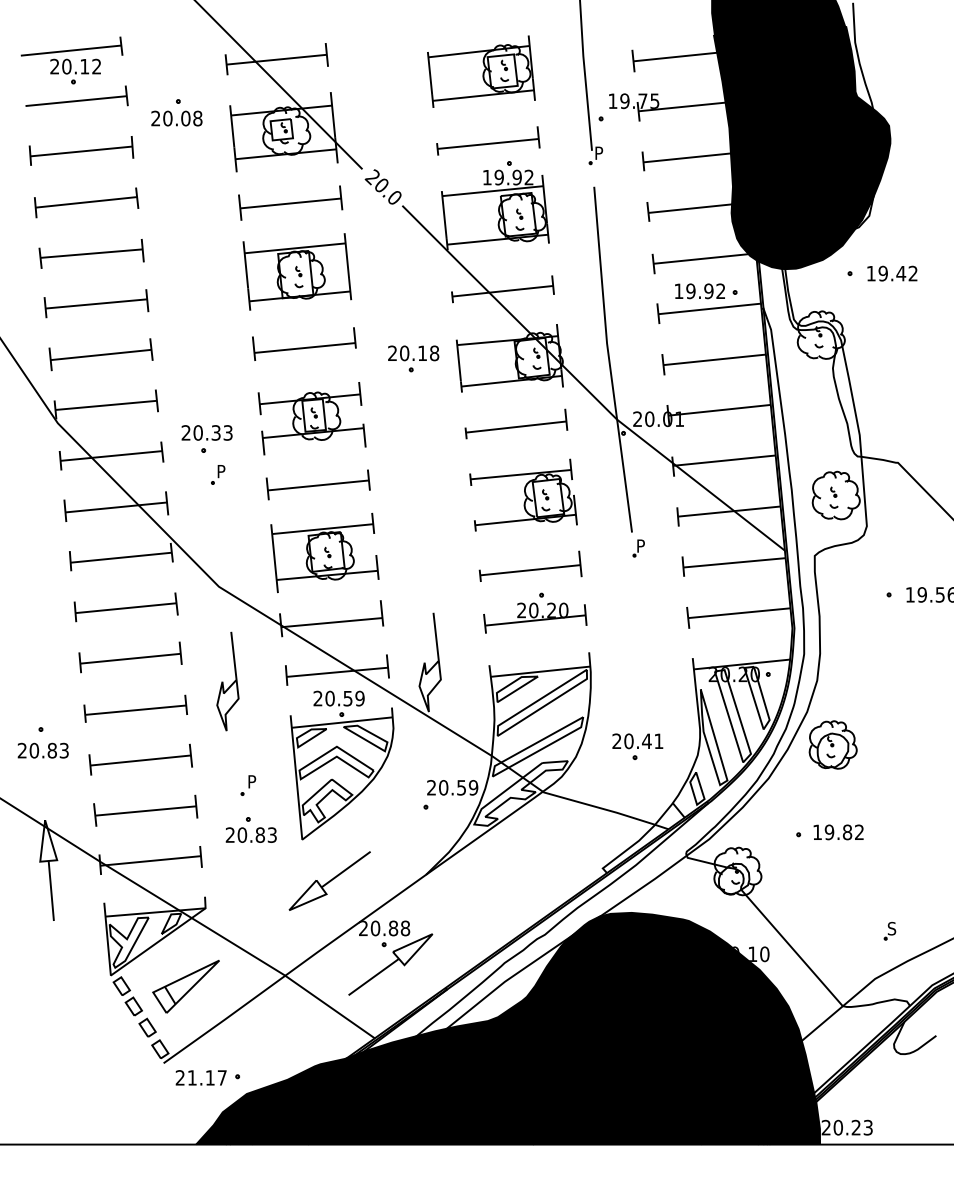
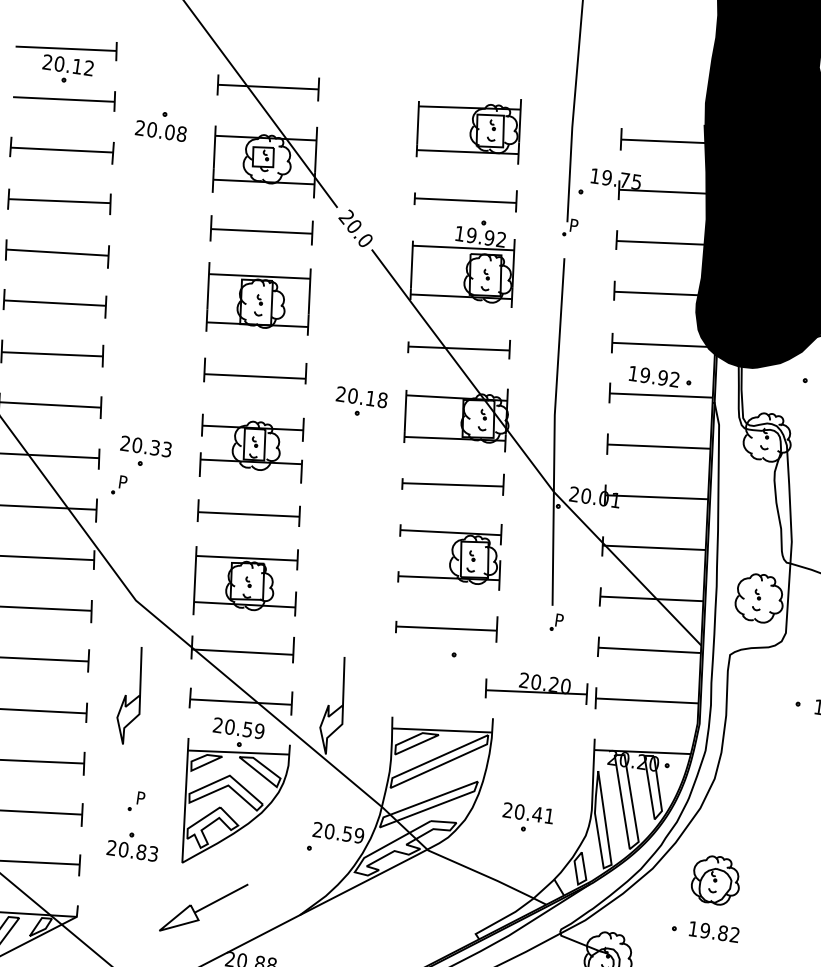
part: (218, 474) -> (119, 484), moved
part: (535, 617) -> (536, 689), moved
part: (832, 744) -> (715, 879), moved

